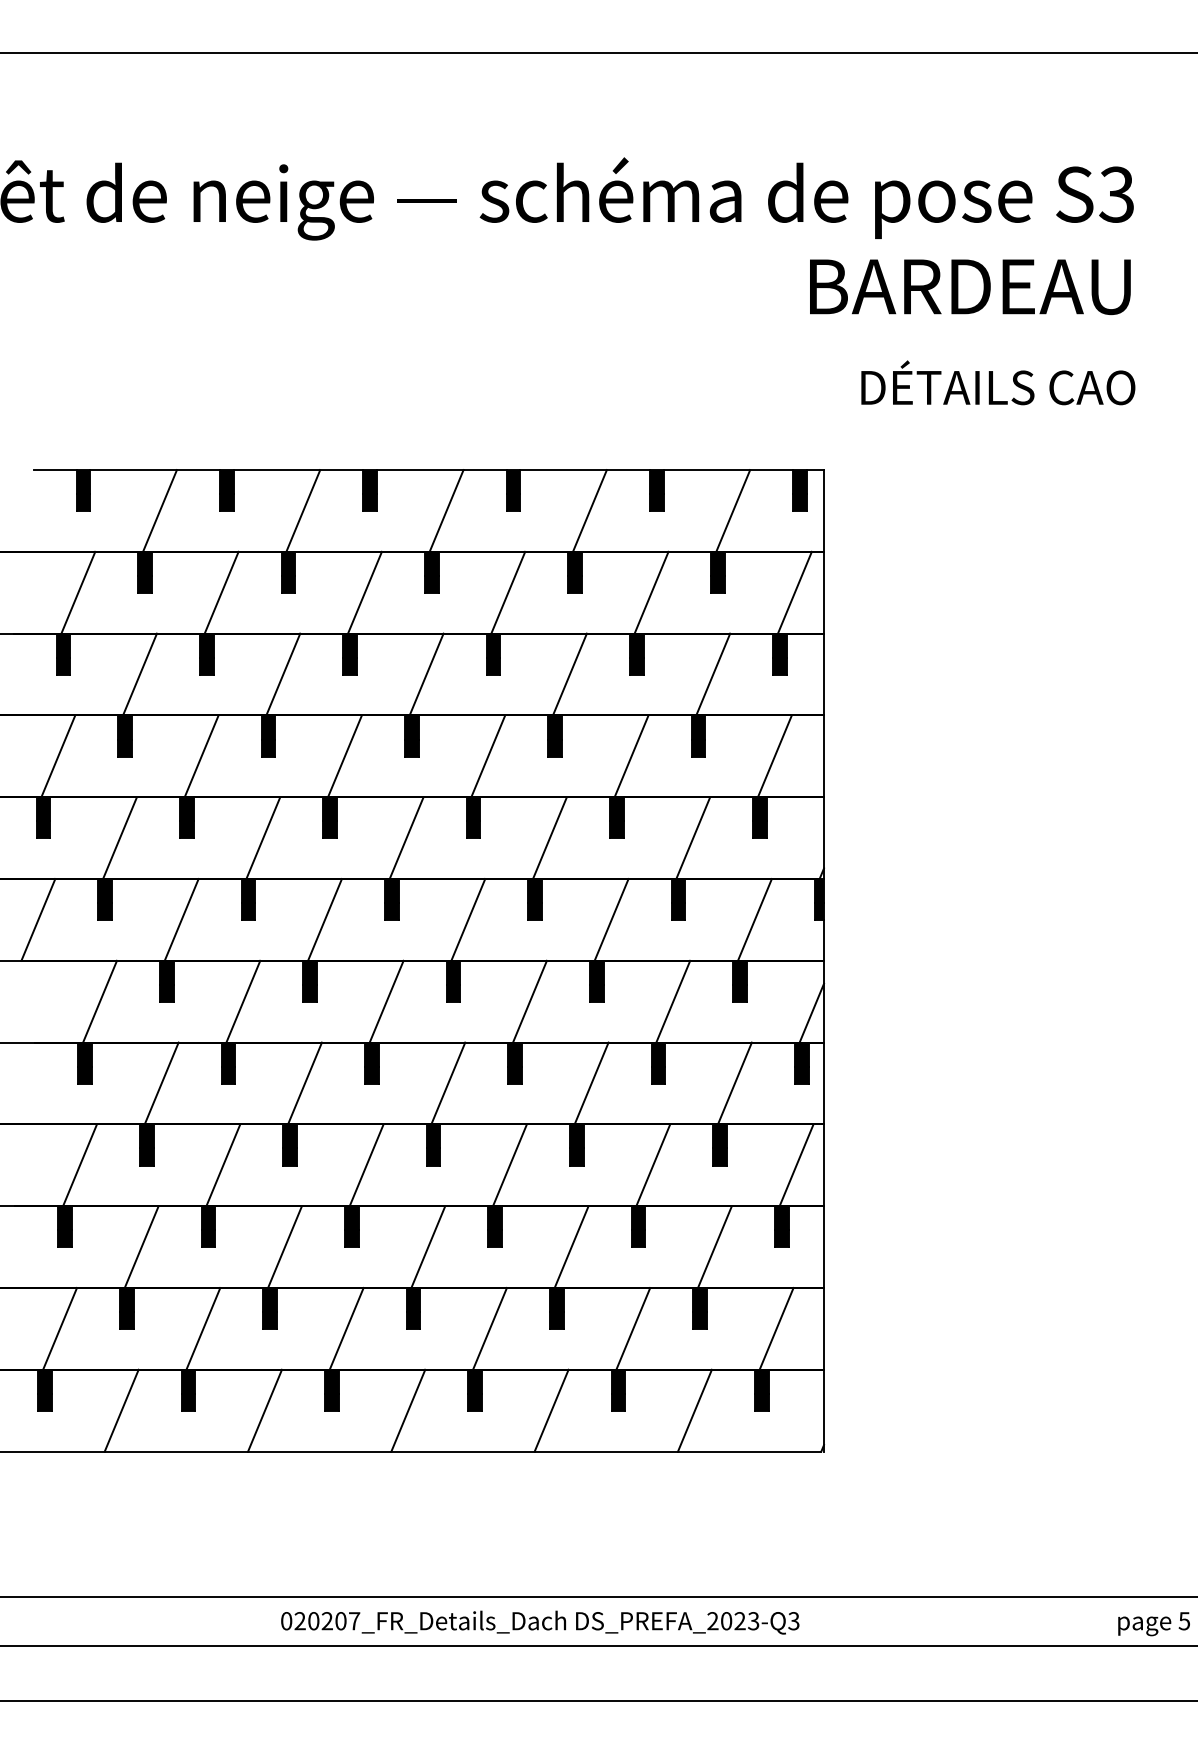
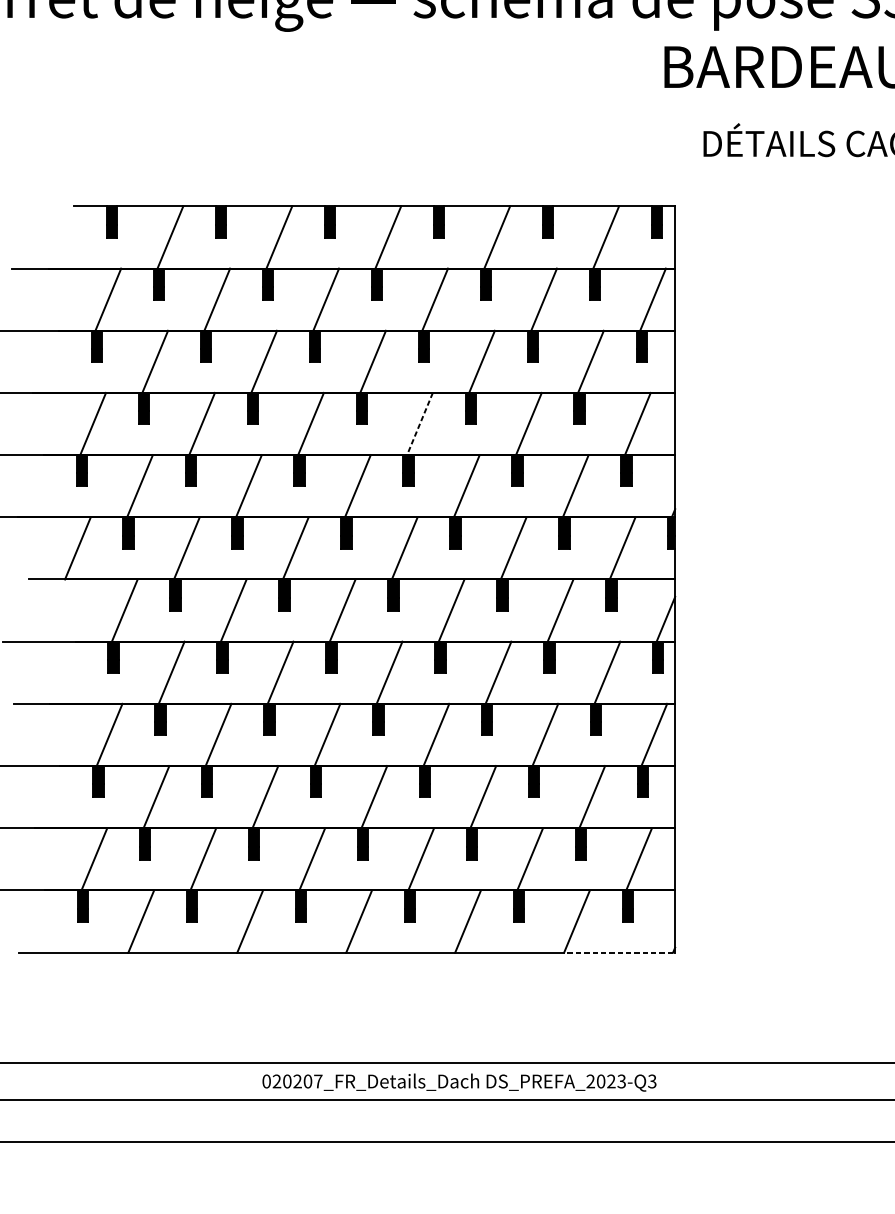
line: (488, 756) -> (420, 424), solid -> dashed
line: (749, 1451) -> (618, 952), solid -> dashed

